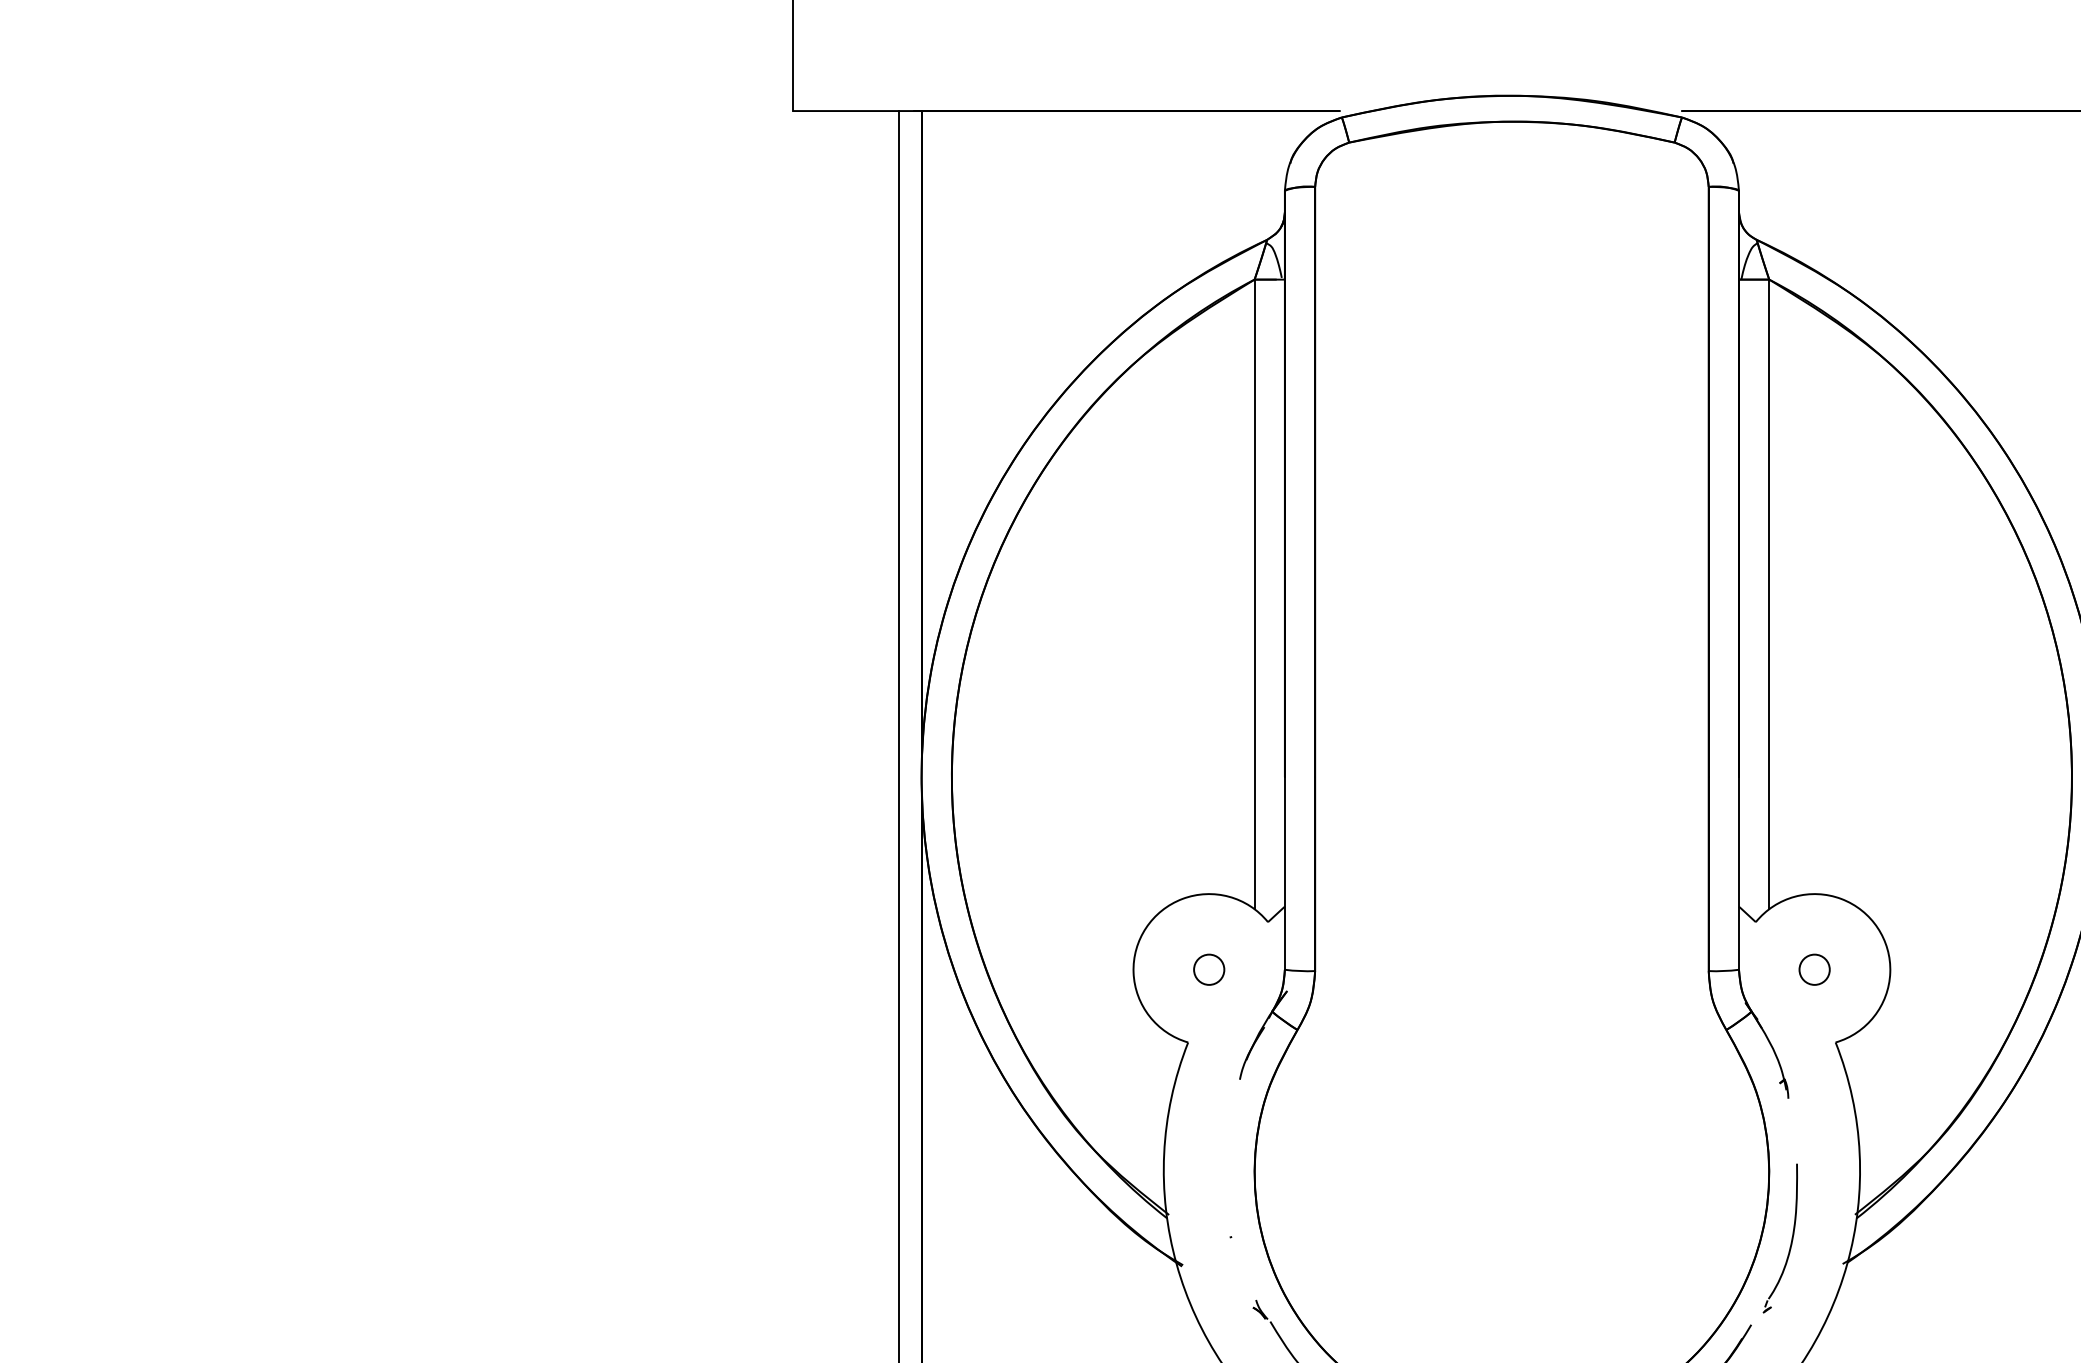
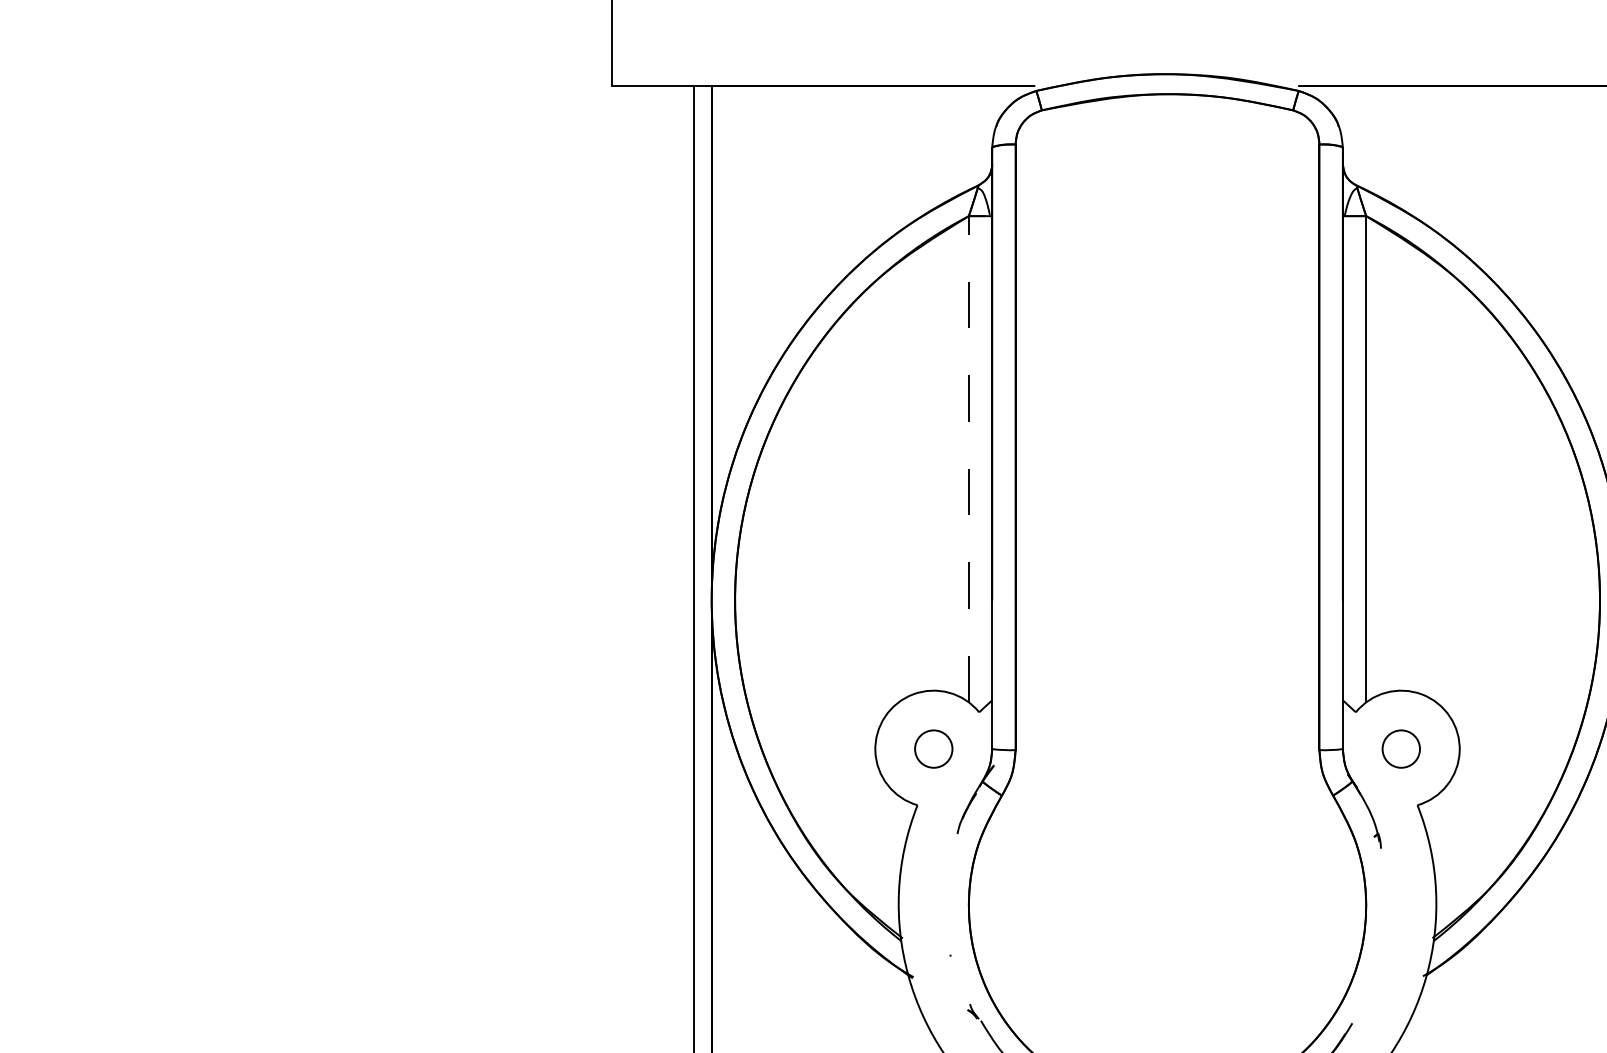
line: (1254, 594) -> (968, 459), solid -> dashed
circle: (1209, 969) -> (934, 748), size x1.6
circle: (1814, 969) -> (1401, 748), size x1.6
part: (1790, 1242) -> (1382, 959), removed

